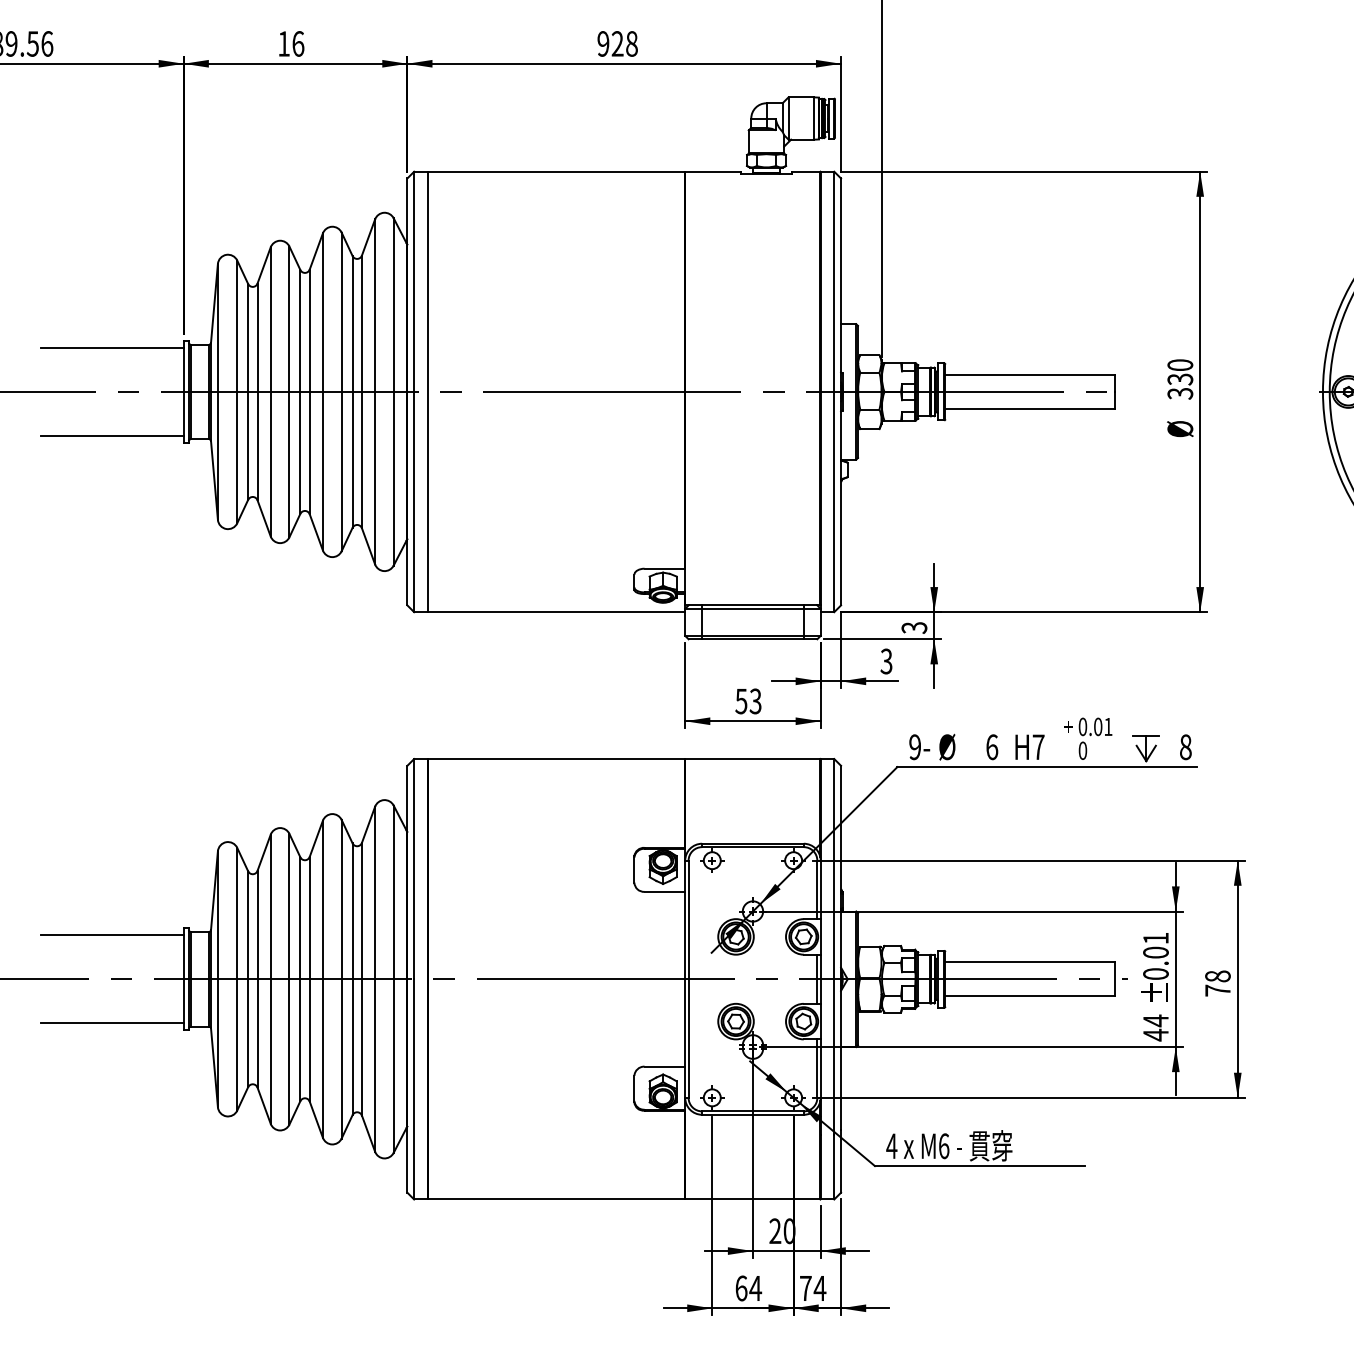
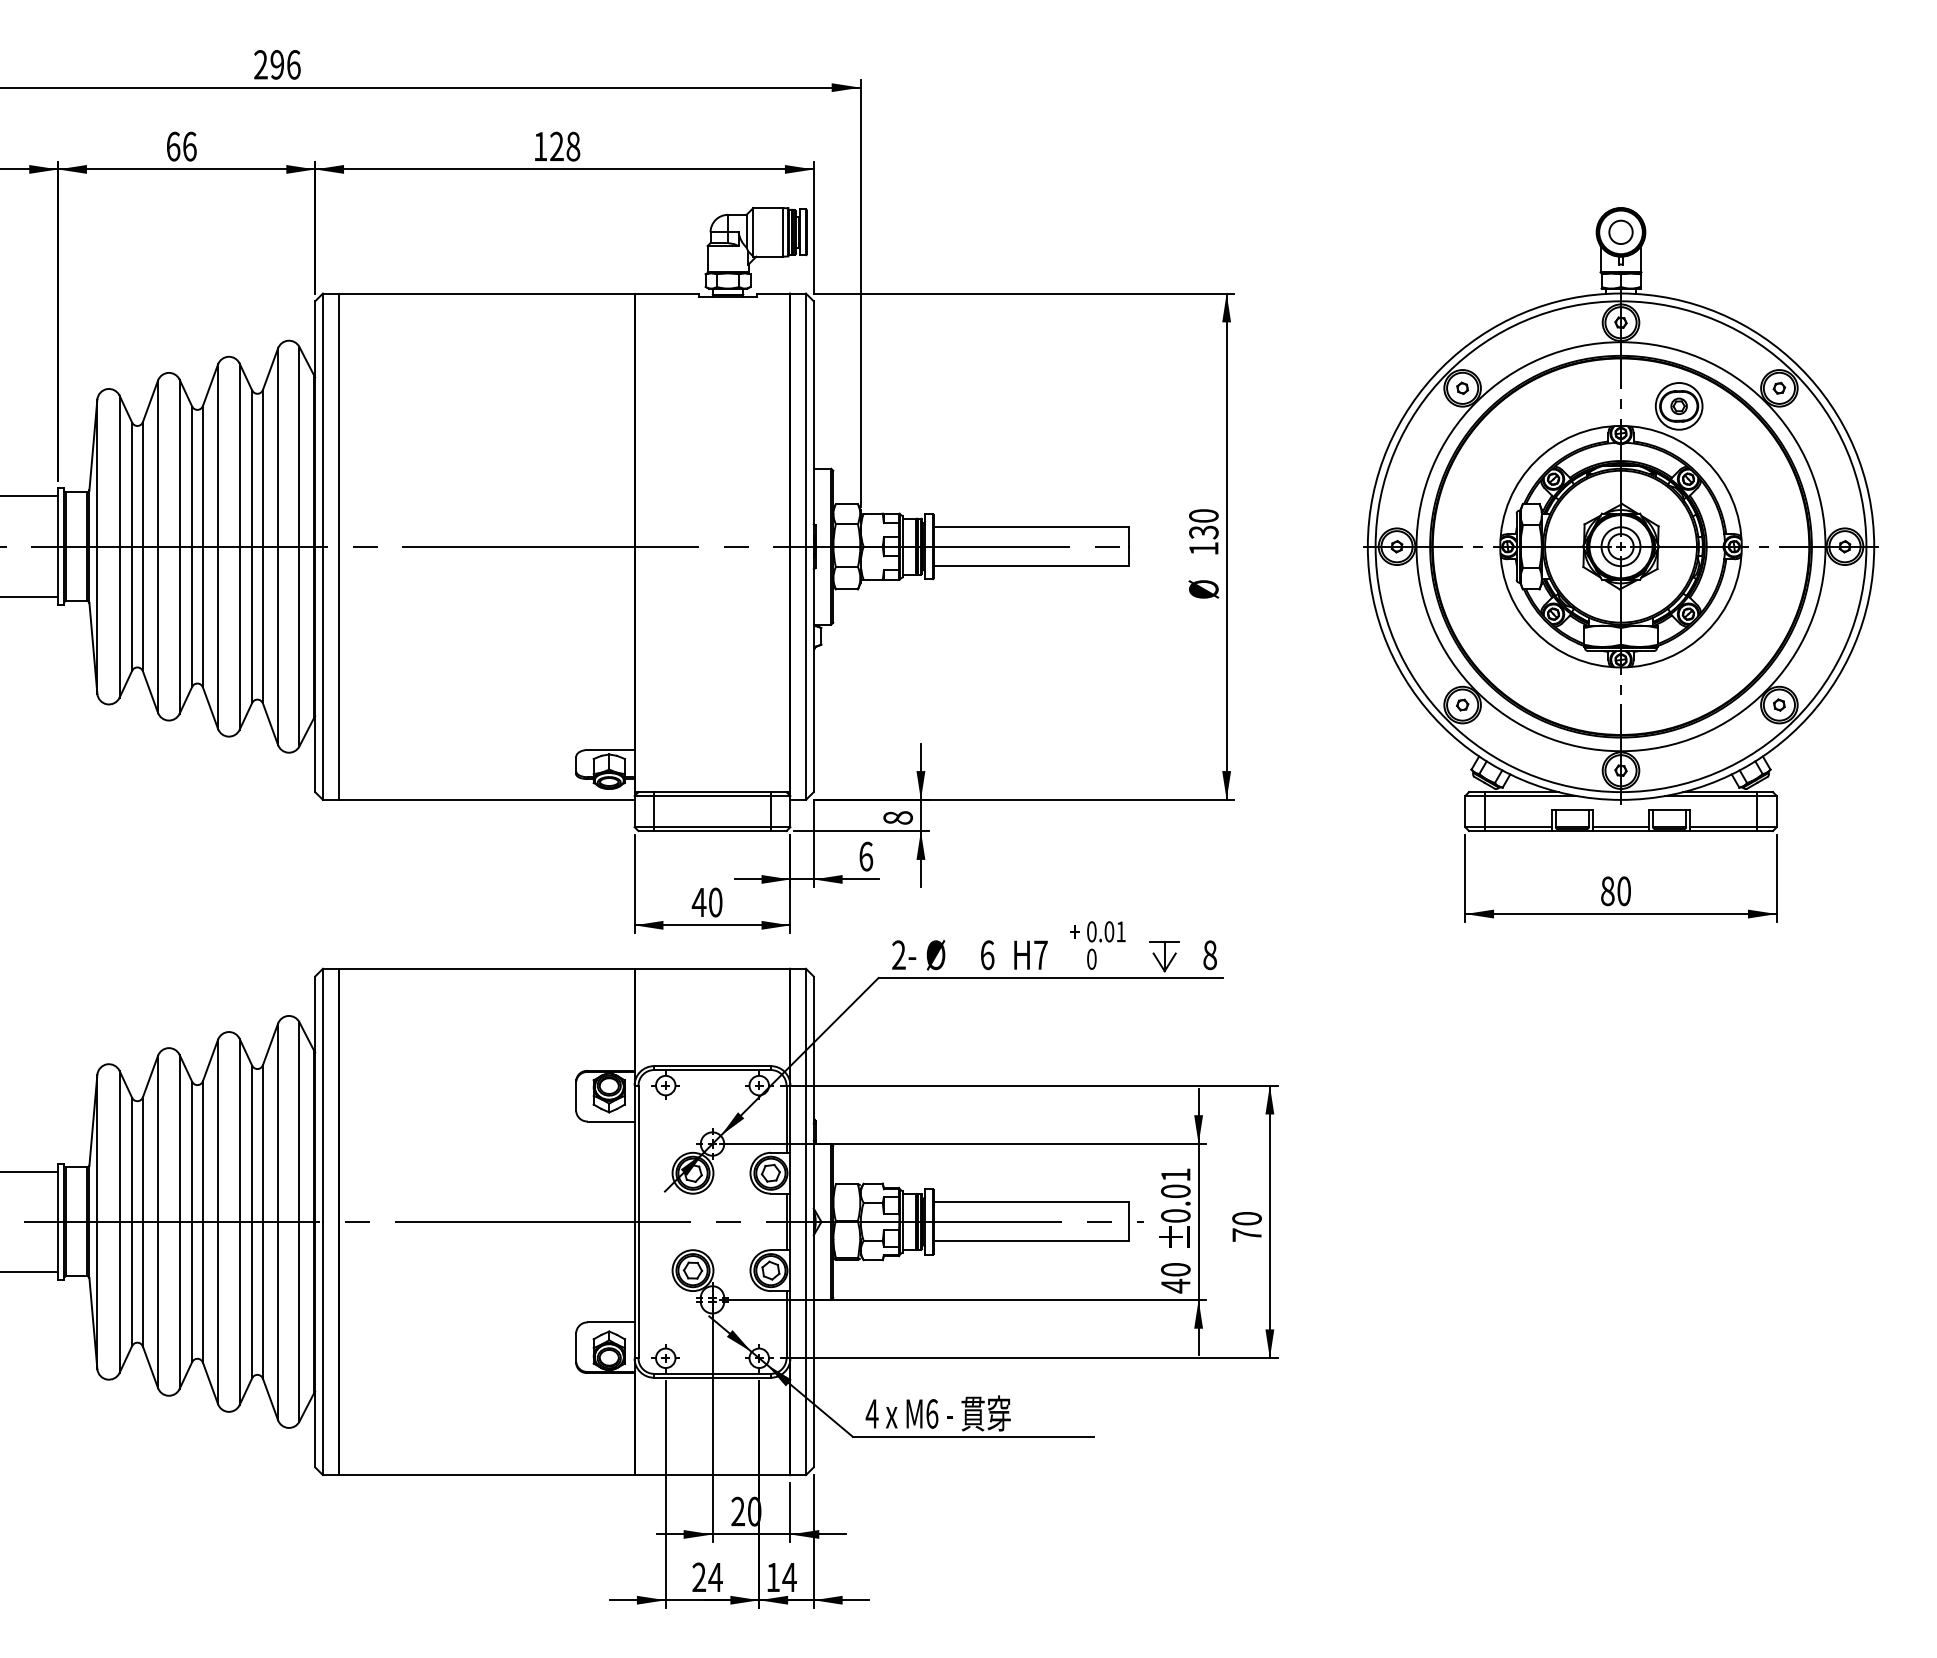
text: (284, 43) -> (173, 146), 16 -> 66
text: (603, 43) -> (540, 146), 928 -> 128
text: (1180, 393) -> (1203, 548), 330 -> 130
text: (913, 627) -> (897, 817), 3 -> 8
text: (886, 661) -> (866, 856), 3 -> 6
text: (747, 701) -> (706, 902), 53 -> 40
text: (914, 747) -> (898, 955), 9- -> 2-
text: (1217, 976) -> (1246, 1218), 78 -> 70
text: (1155, 1020) -> (1175, 1269), 44 -> 40
text: (741, 1288) -> (699, 1577), 64 -> 24
text: (806, 1288) -> (773, 1577), 74 -> 14

